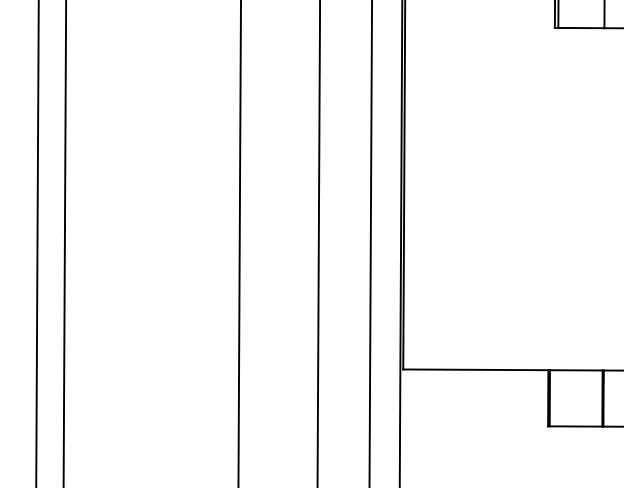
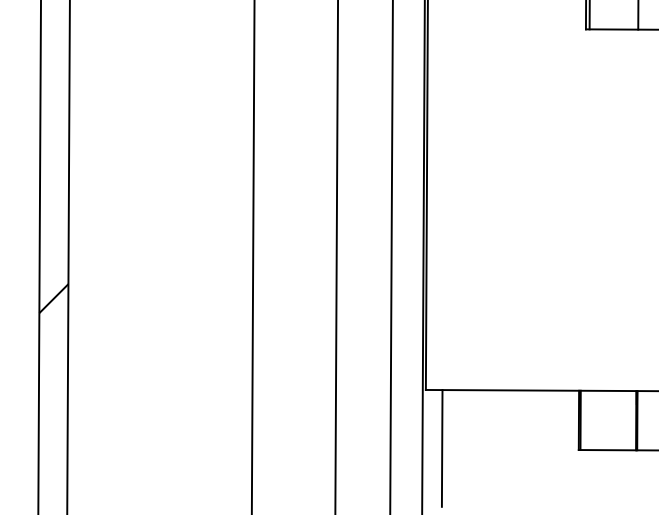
hatch: (50, 282) -> (53, 298), added
line: (418, 424) -> (441, 448), added

